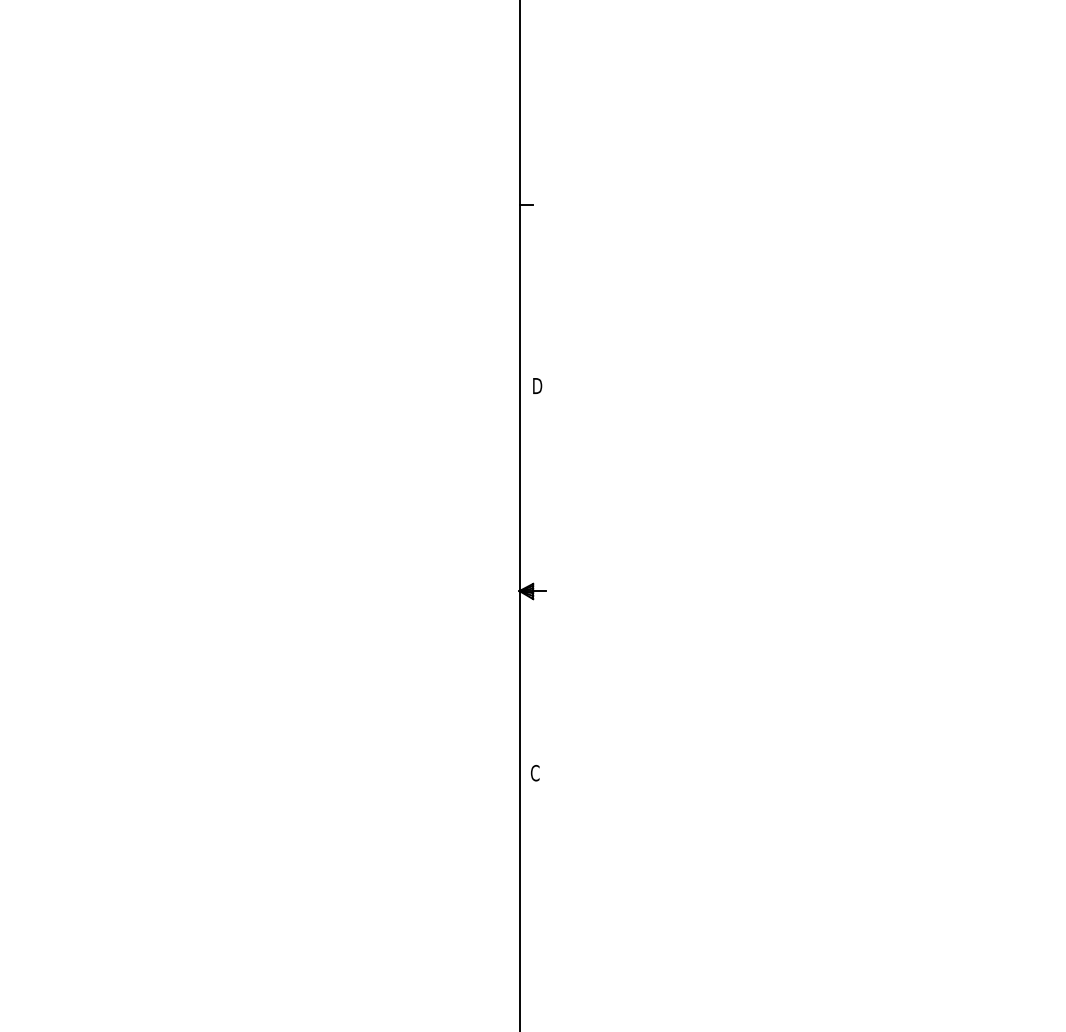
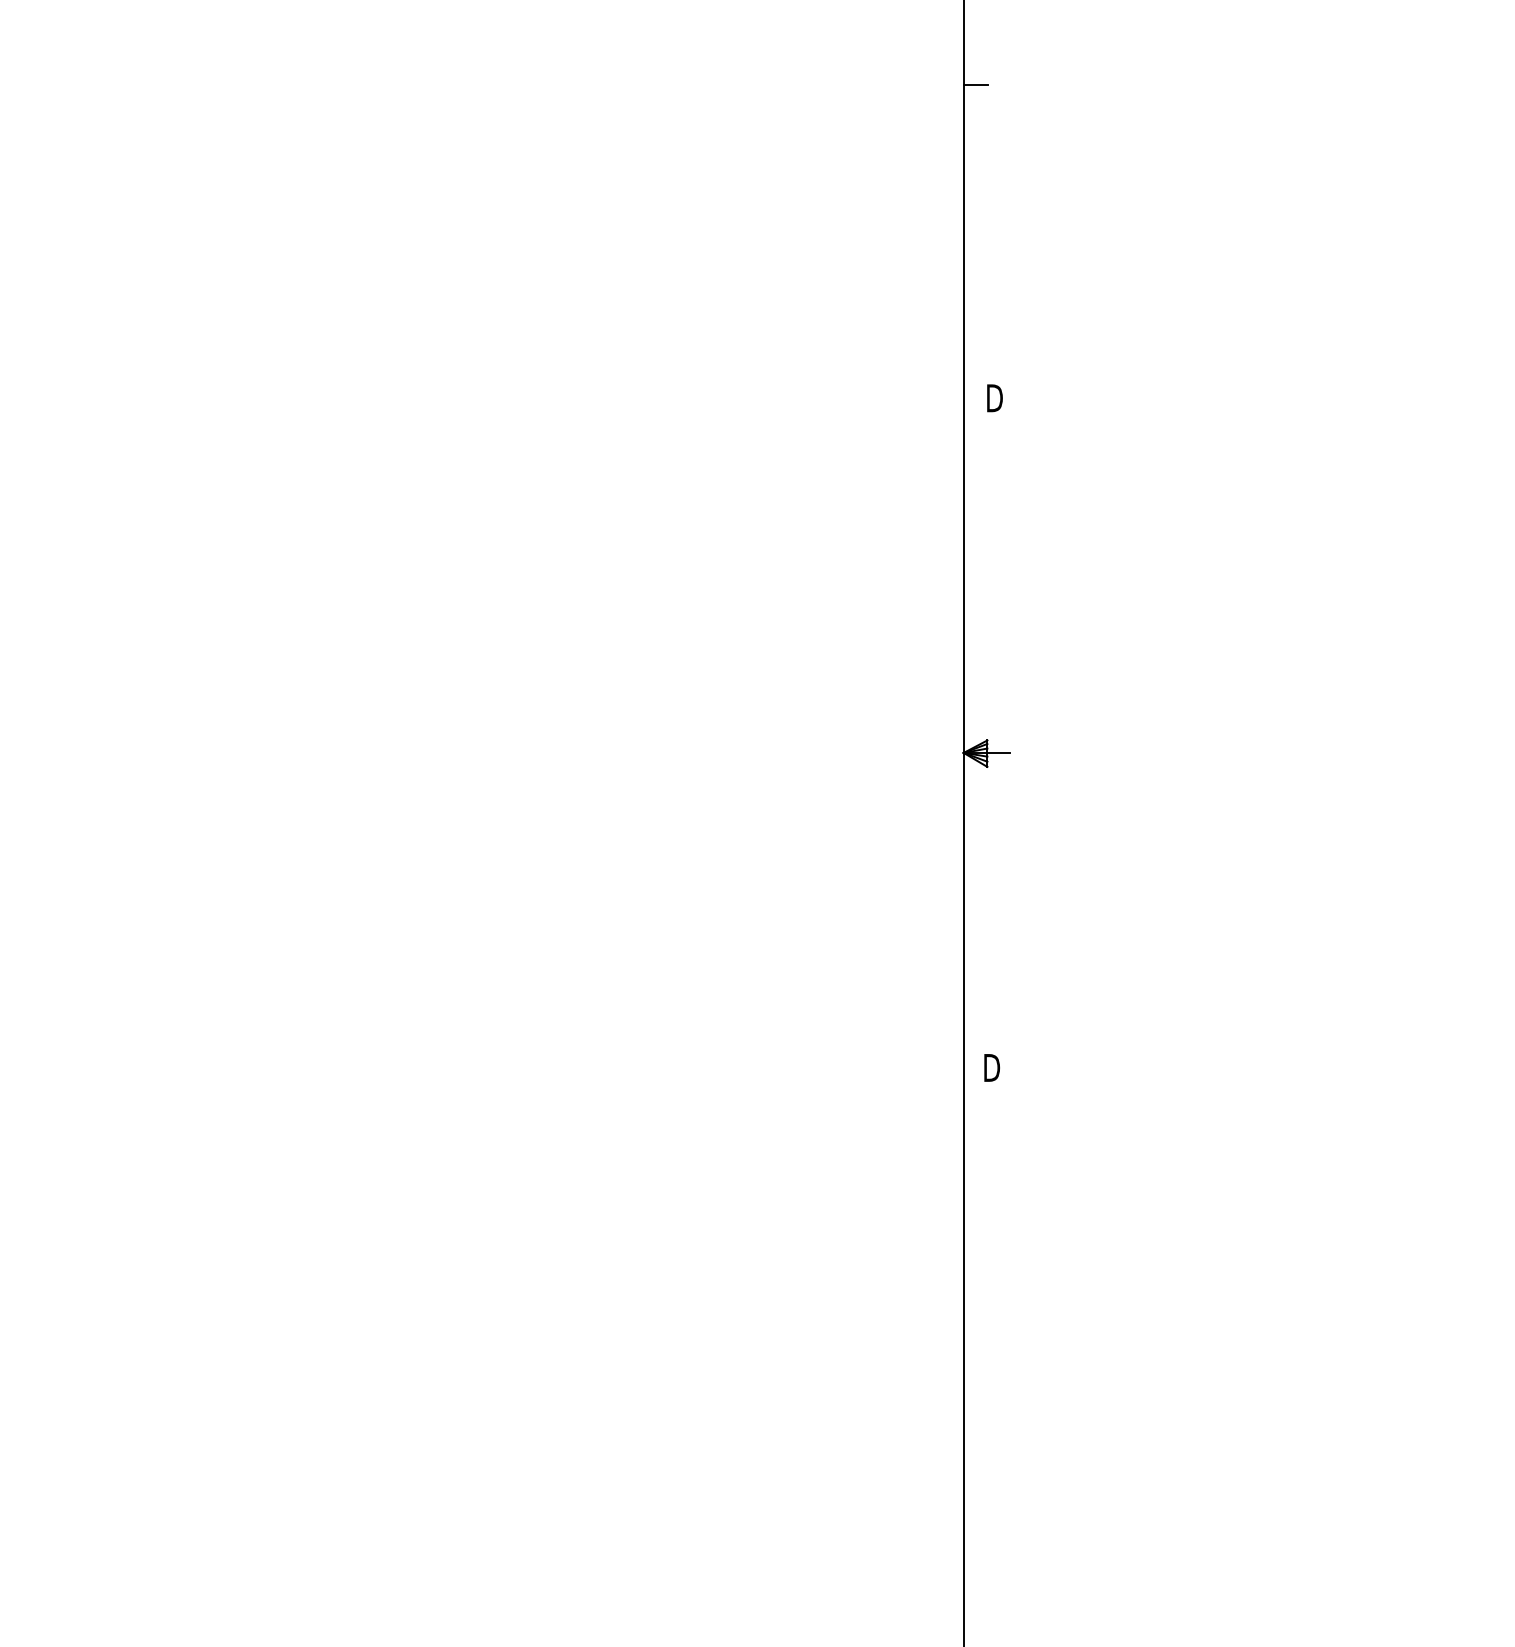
text: (535, 772) -> (991, 1066), C -> D

